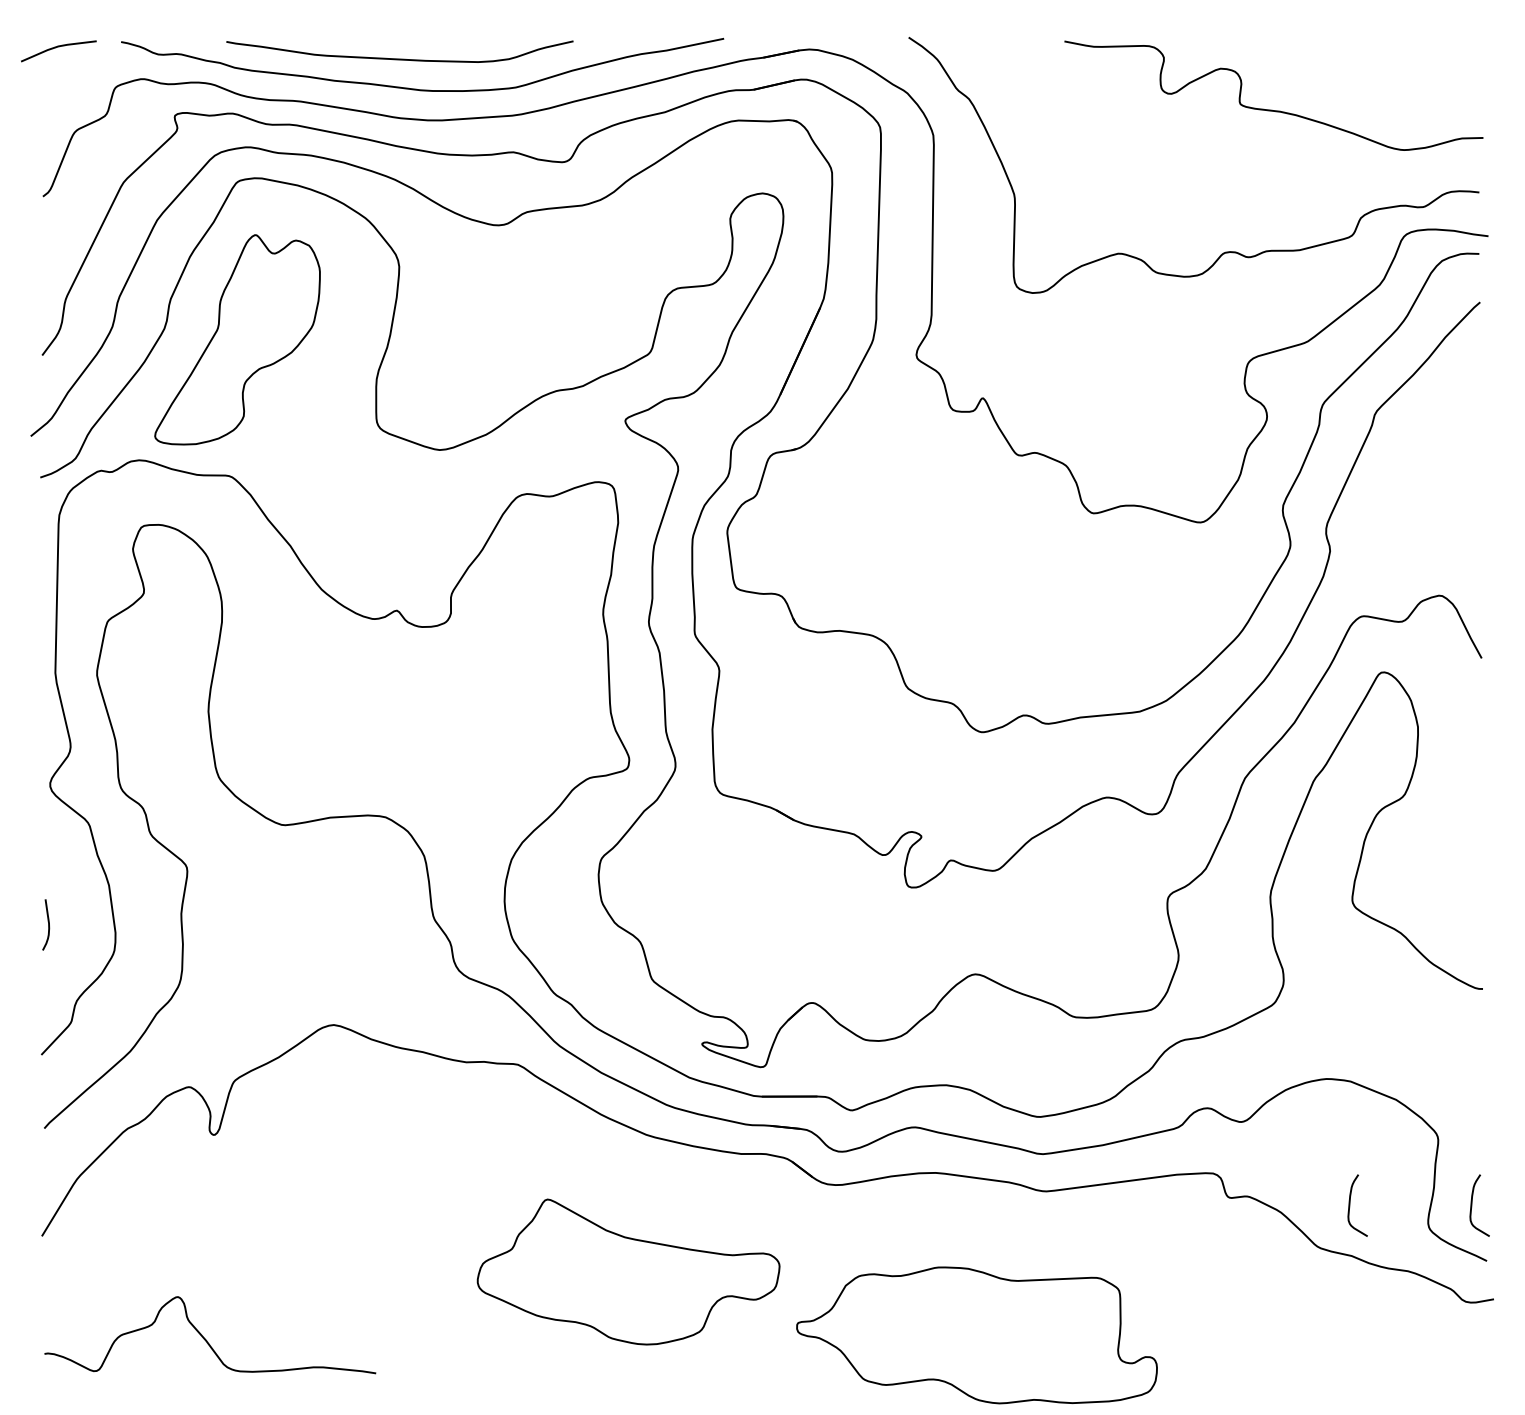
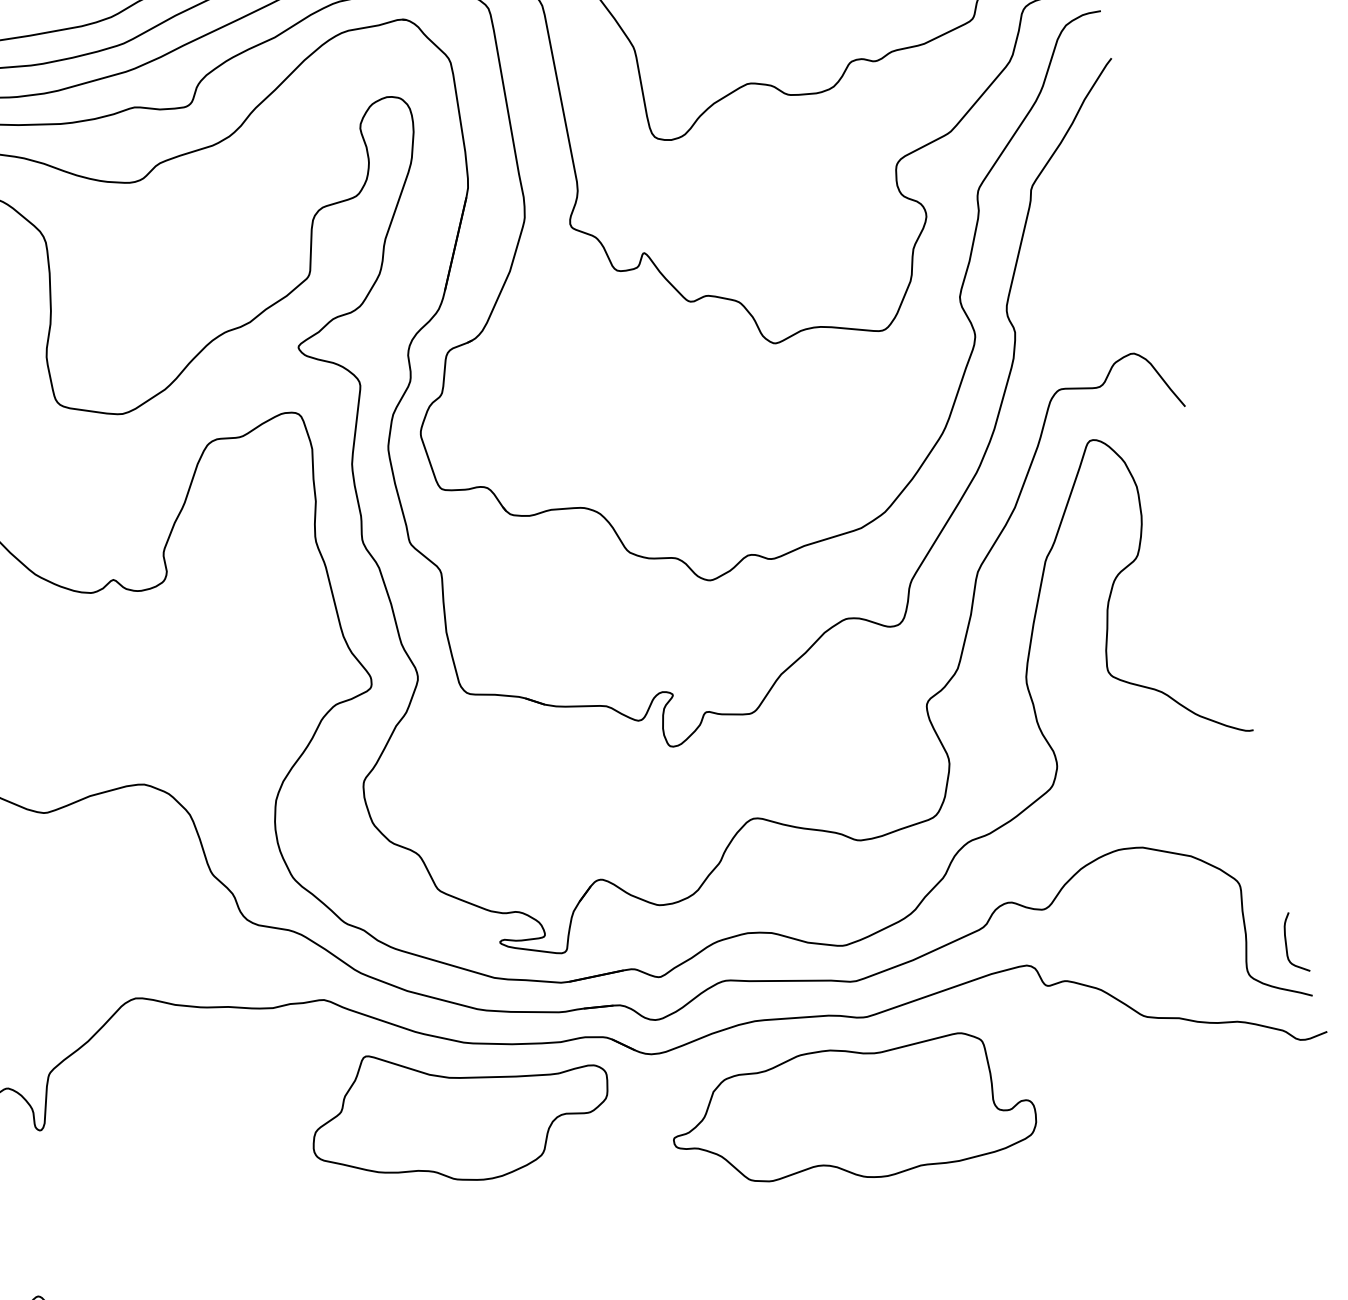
curve: (1350, 1205) -> (1167, 969), removed
part: (628, 1271) -> (459, 1110), moved
part: (976, 1335) -> (851, 1114), moved

